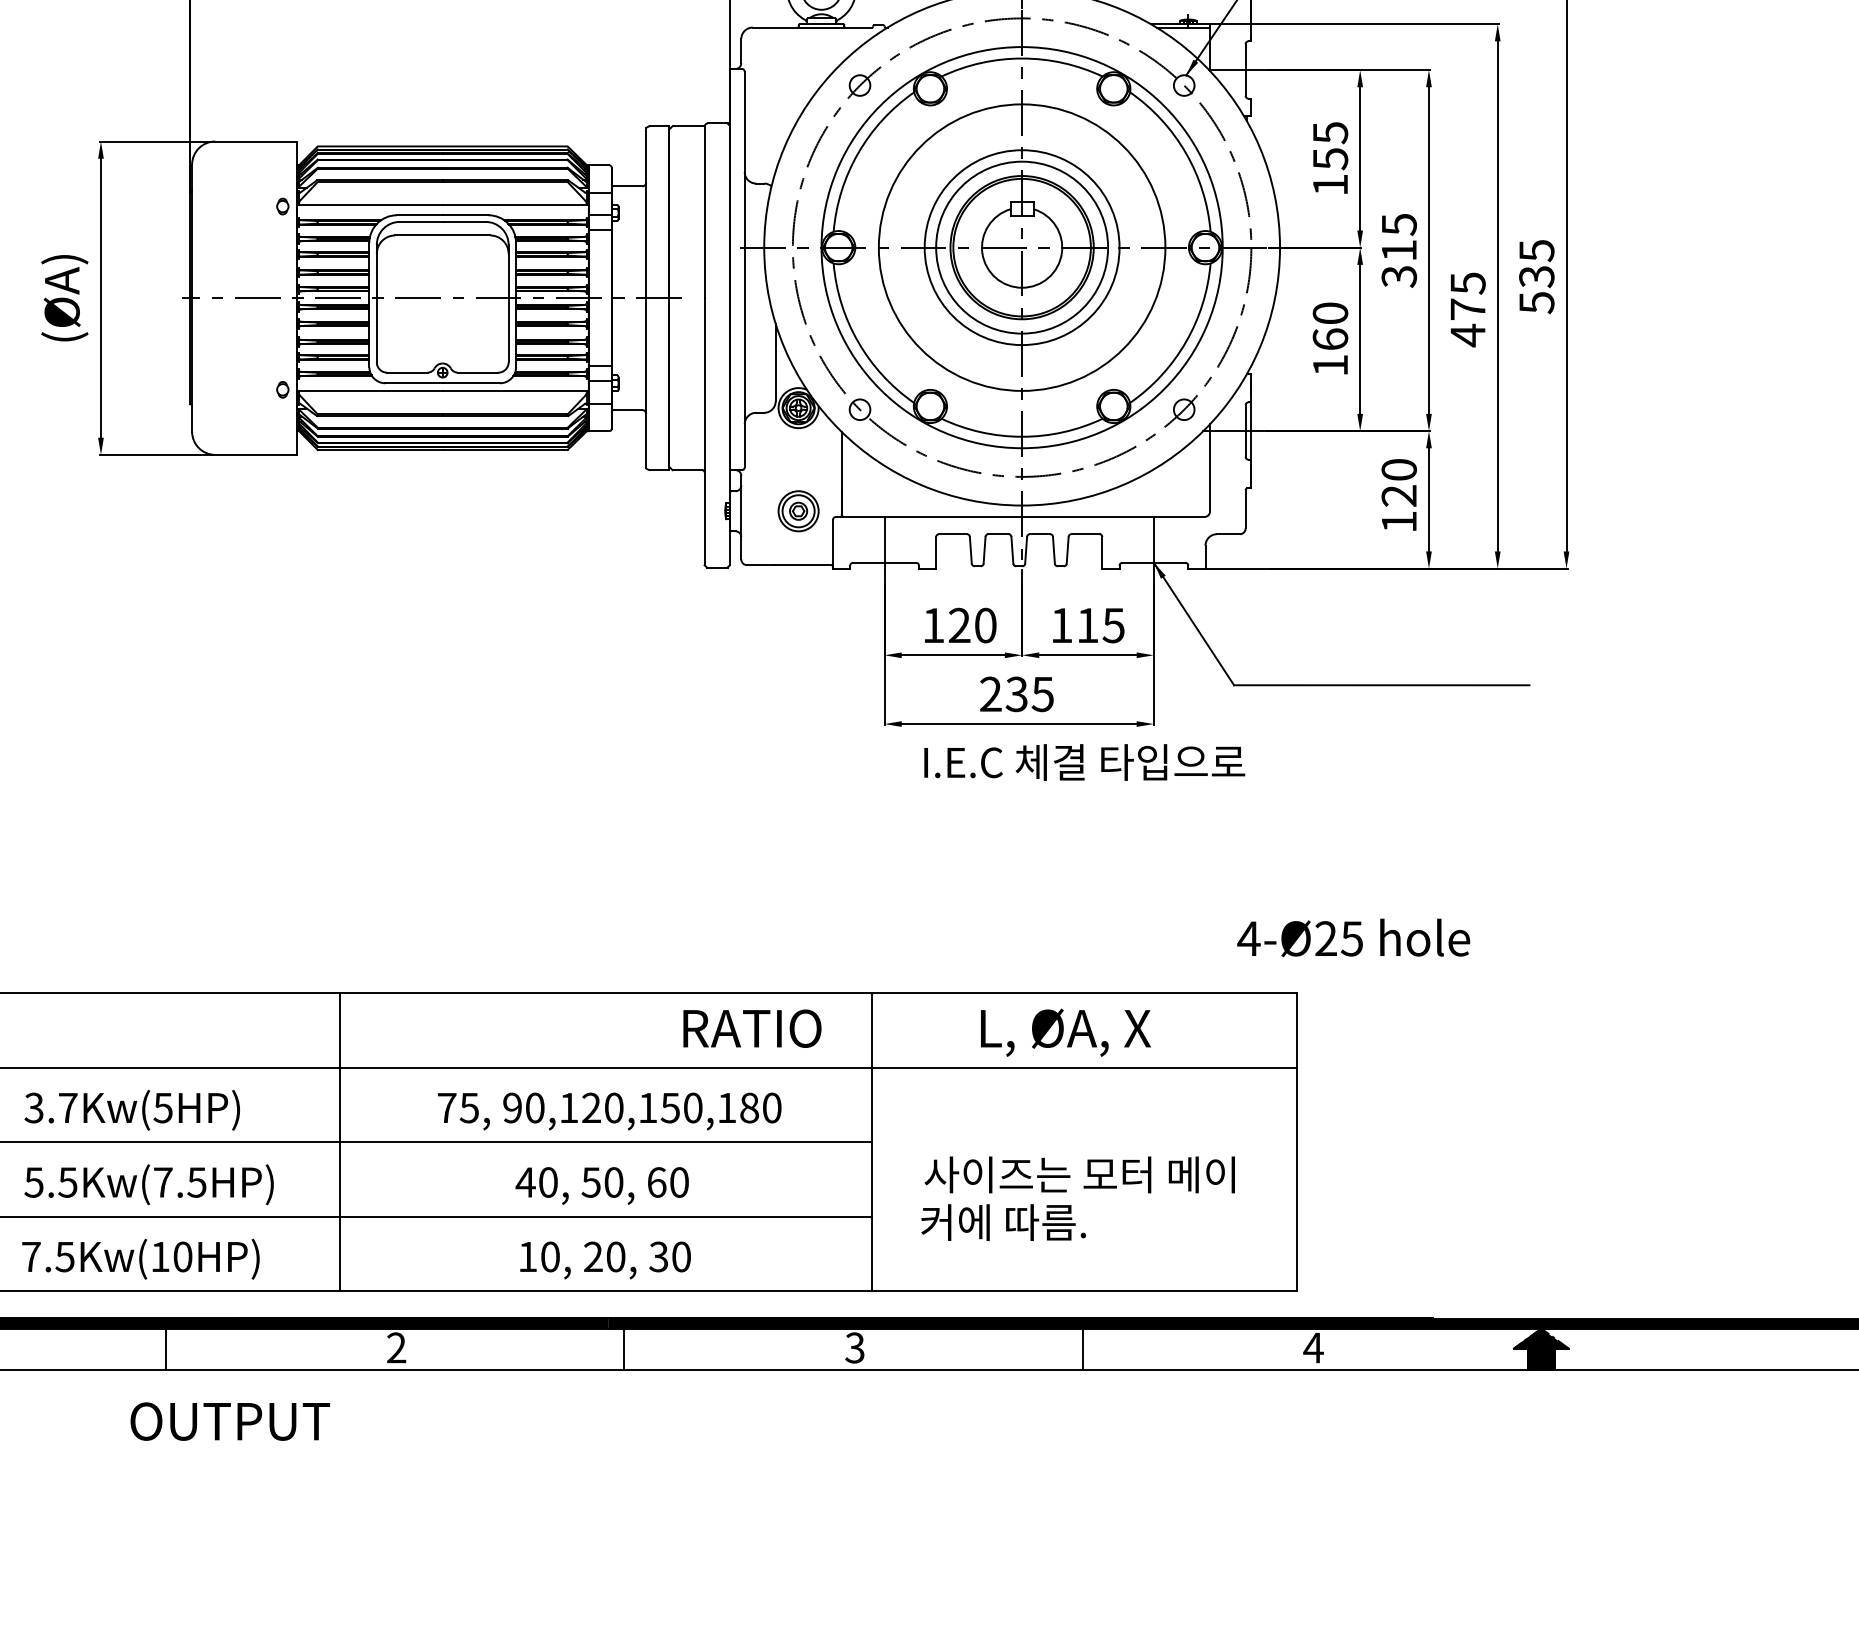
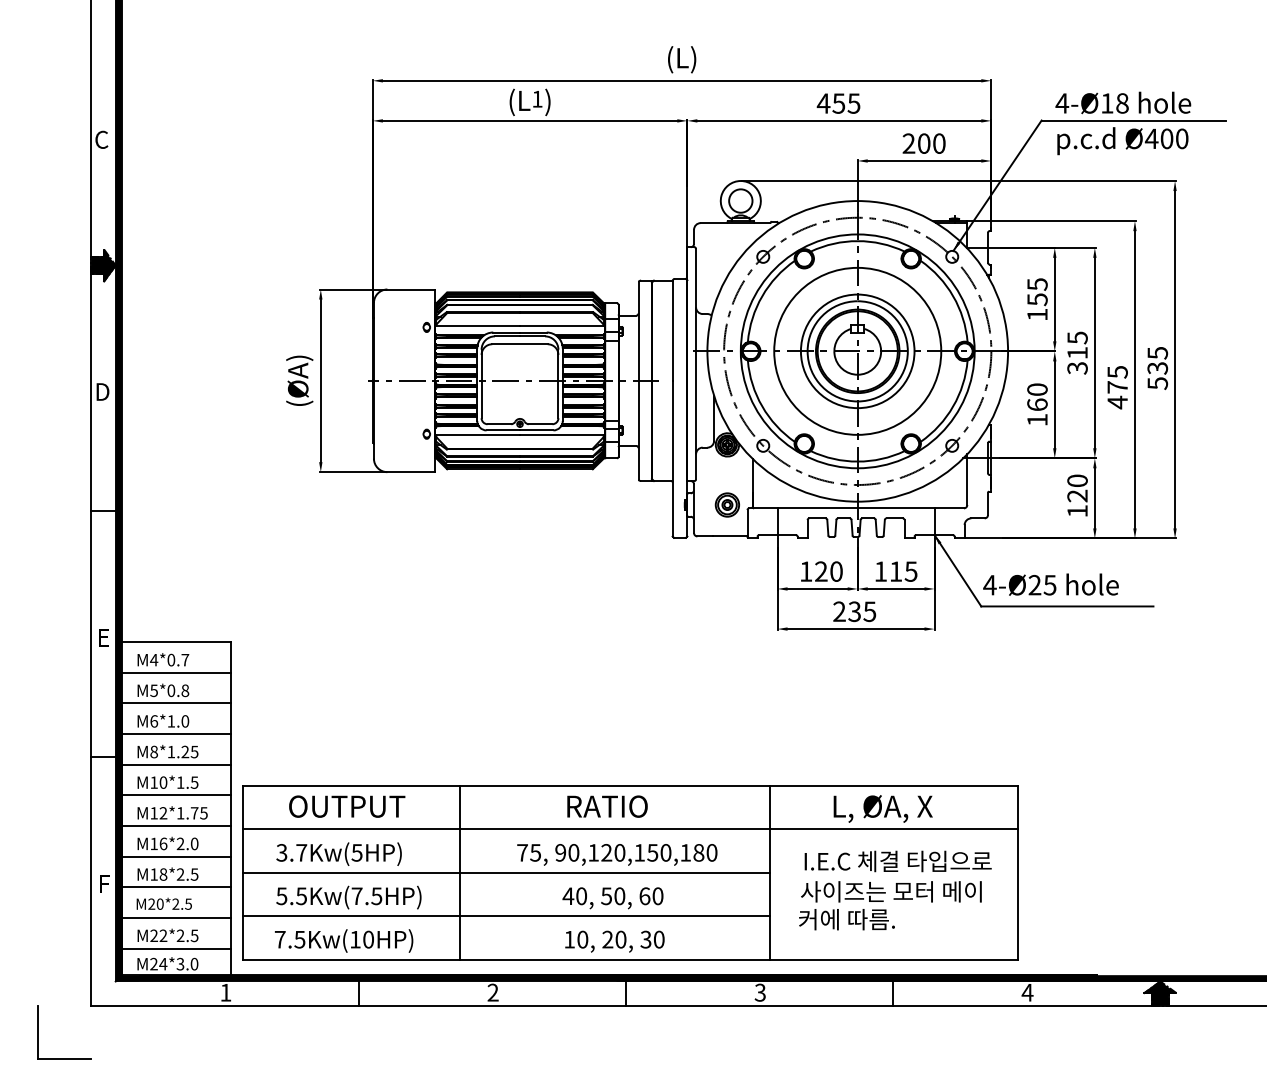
text: (1083, 762) -> (897, 861), moved
text: (1352, 937) -> (1050, 584), moved
text: (752, 1028) -> (607, 806), moved
text: (230, 1421) -> (347, 806), moved

